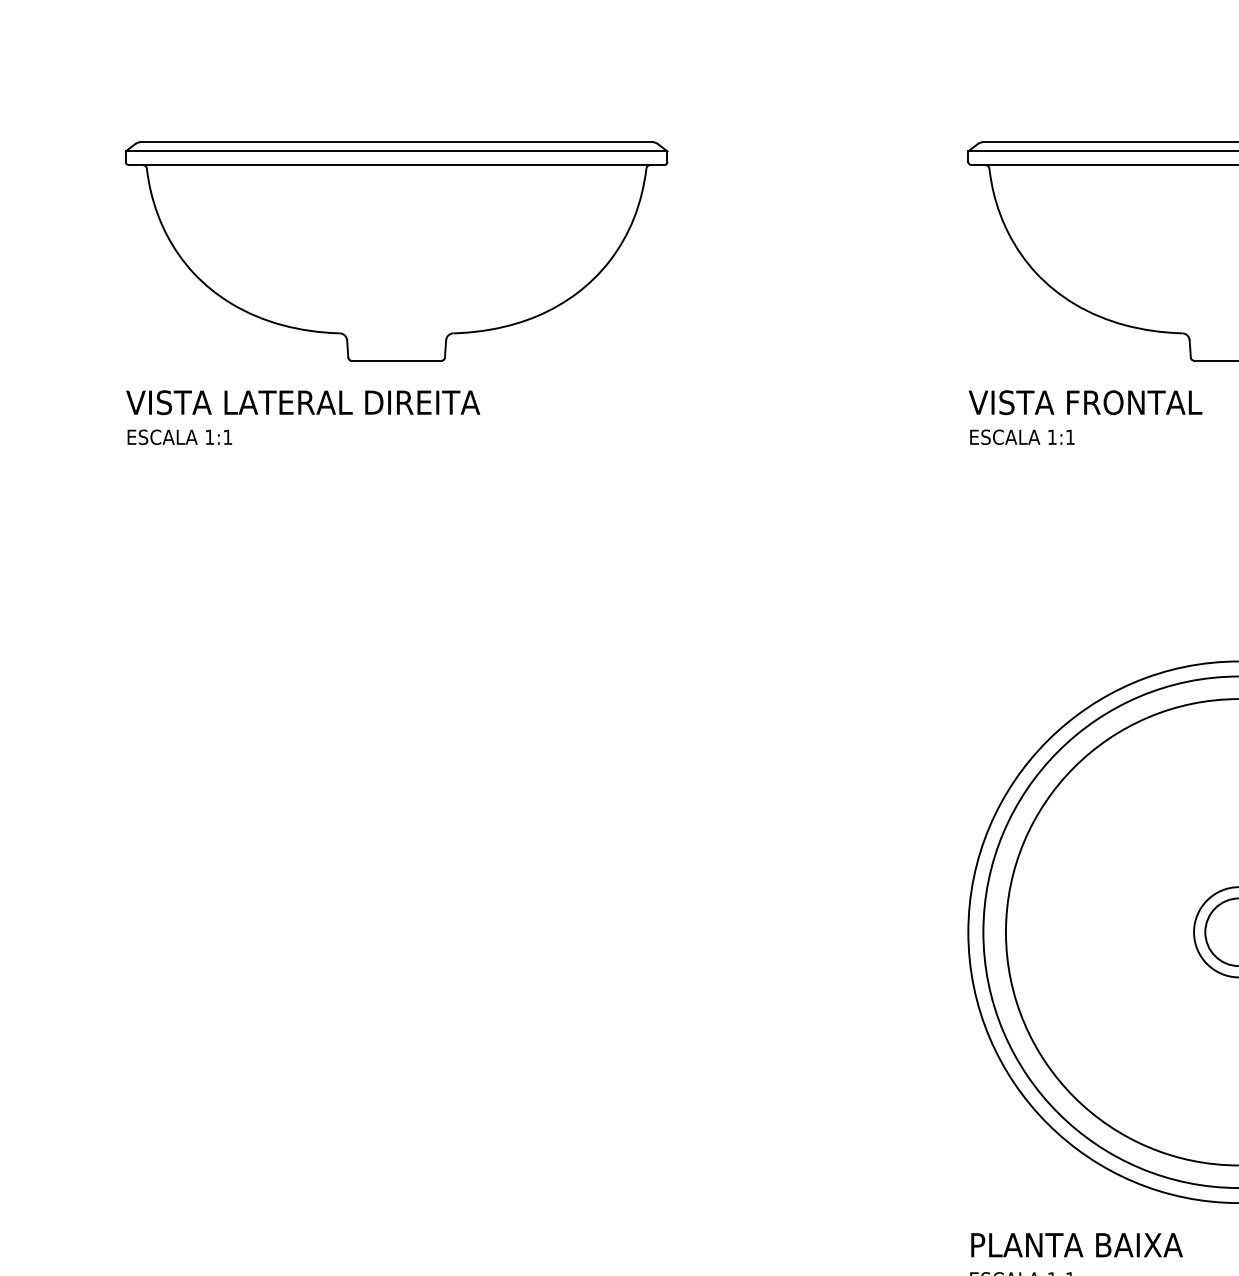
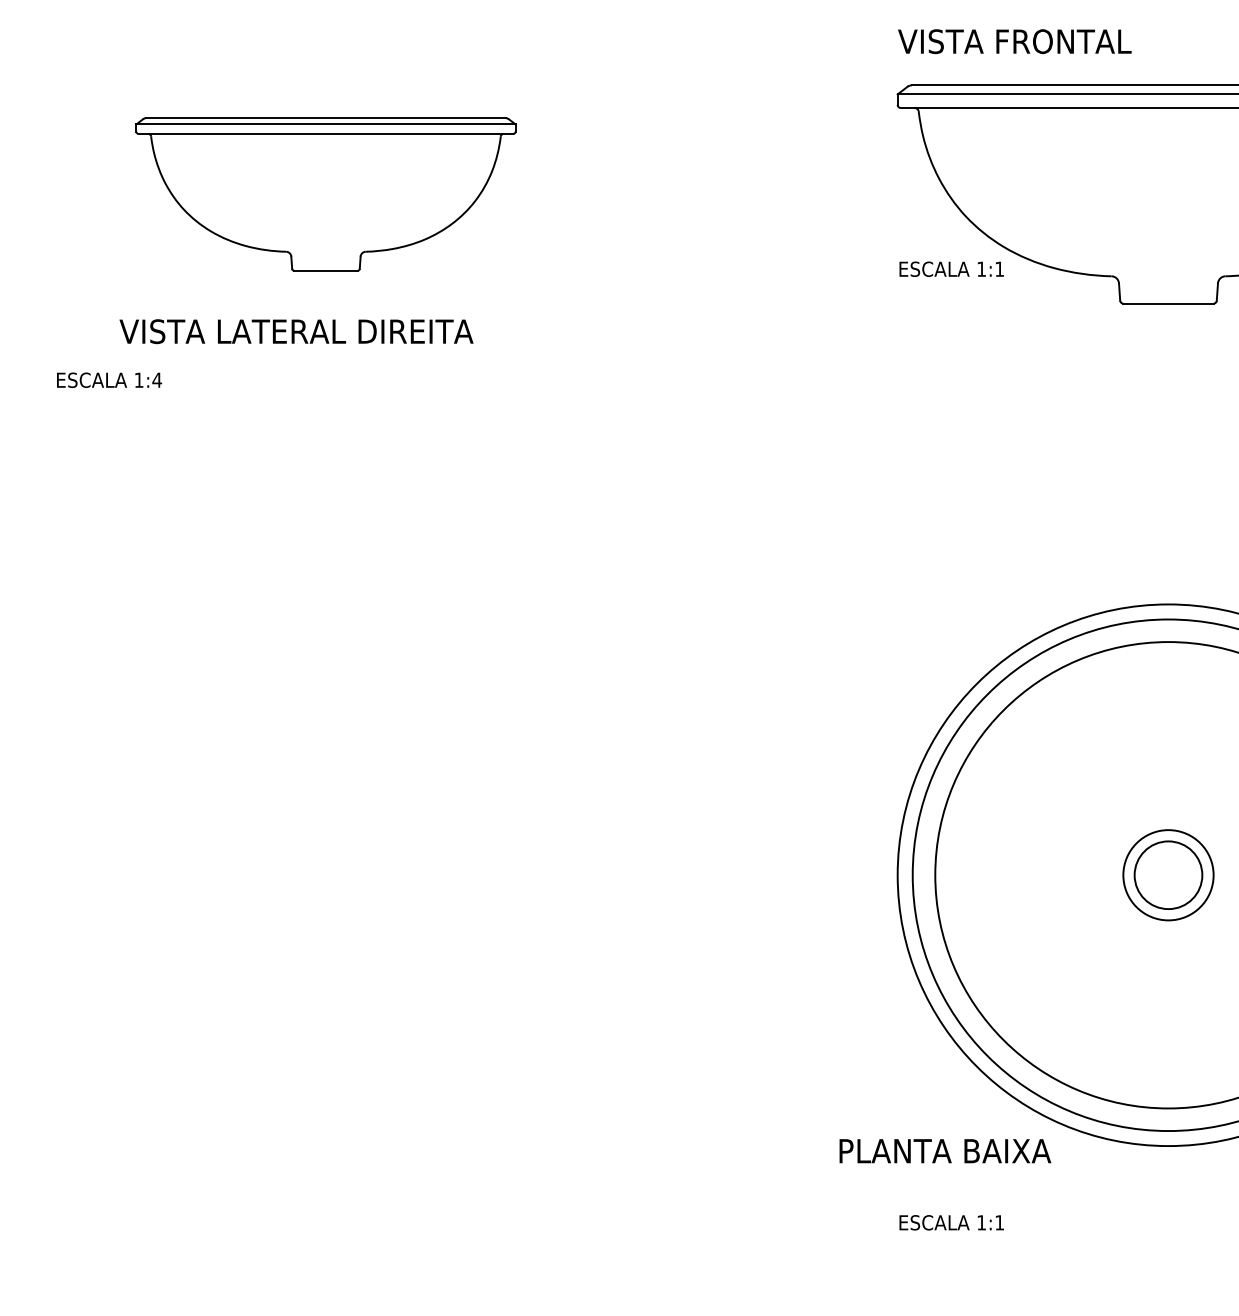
part: (396, 251) -> (325, 194), size x0.7
text: (303, 402) -> (296, 331), moved
text: (1085, 402) -> (1014, 41), moved
text: (228, 436) -> (157, 379), 1:1 -> 1:4
text: (1022, 436) -> (951, 268), moved
text: (1077, 1245) -> (945, 1151), moved

